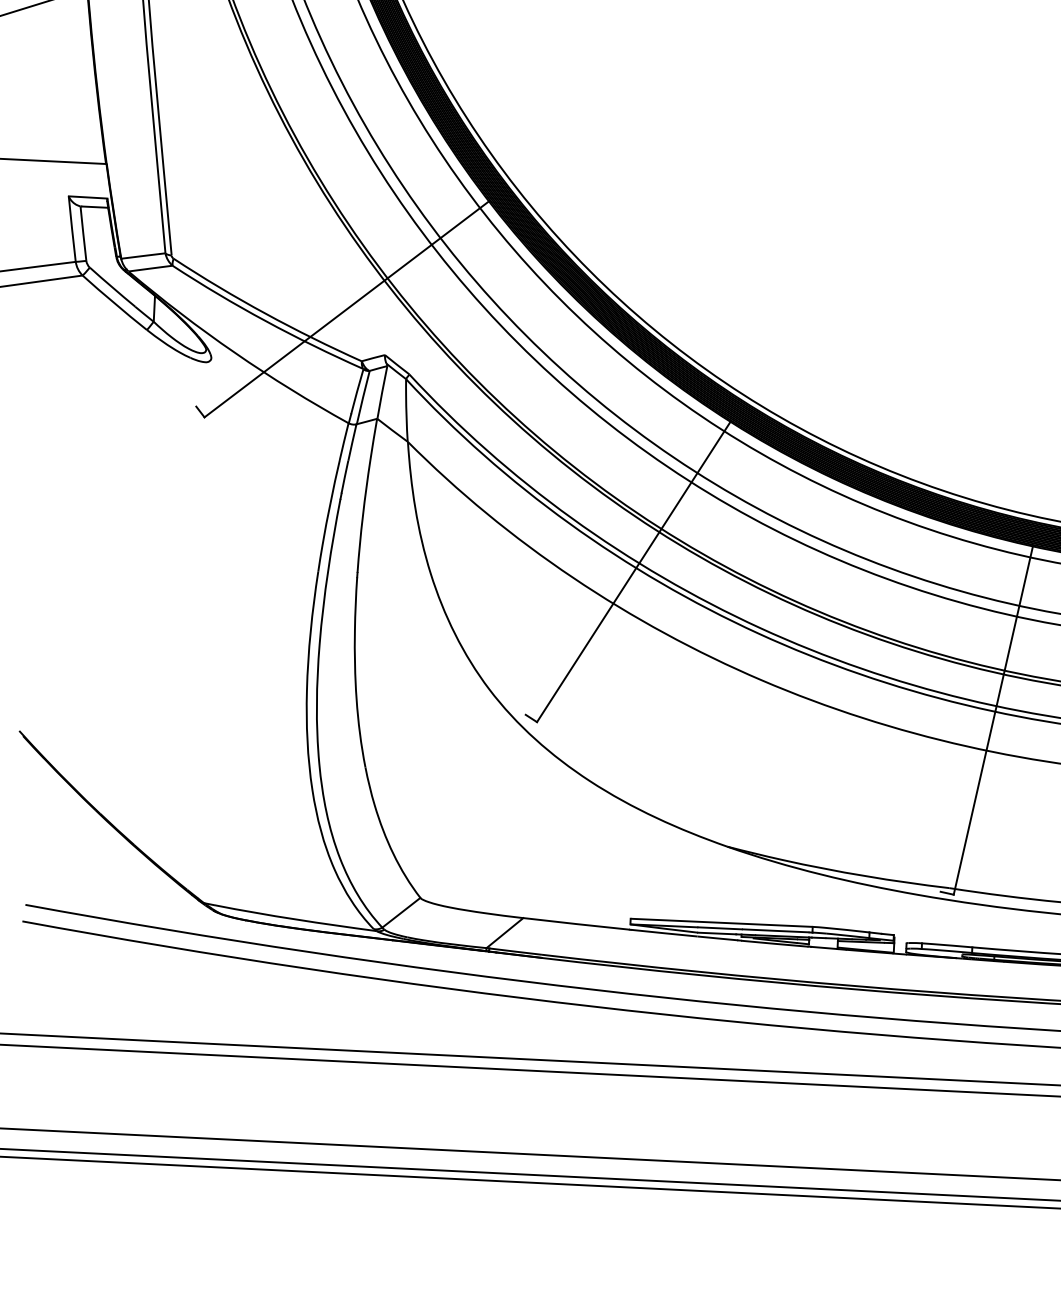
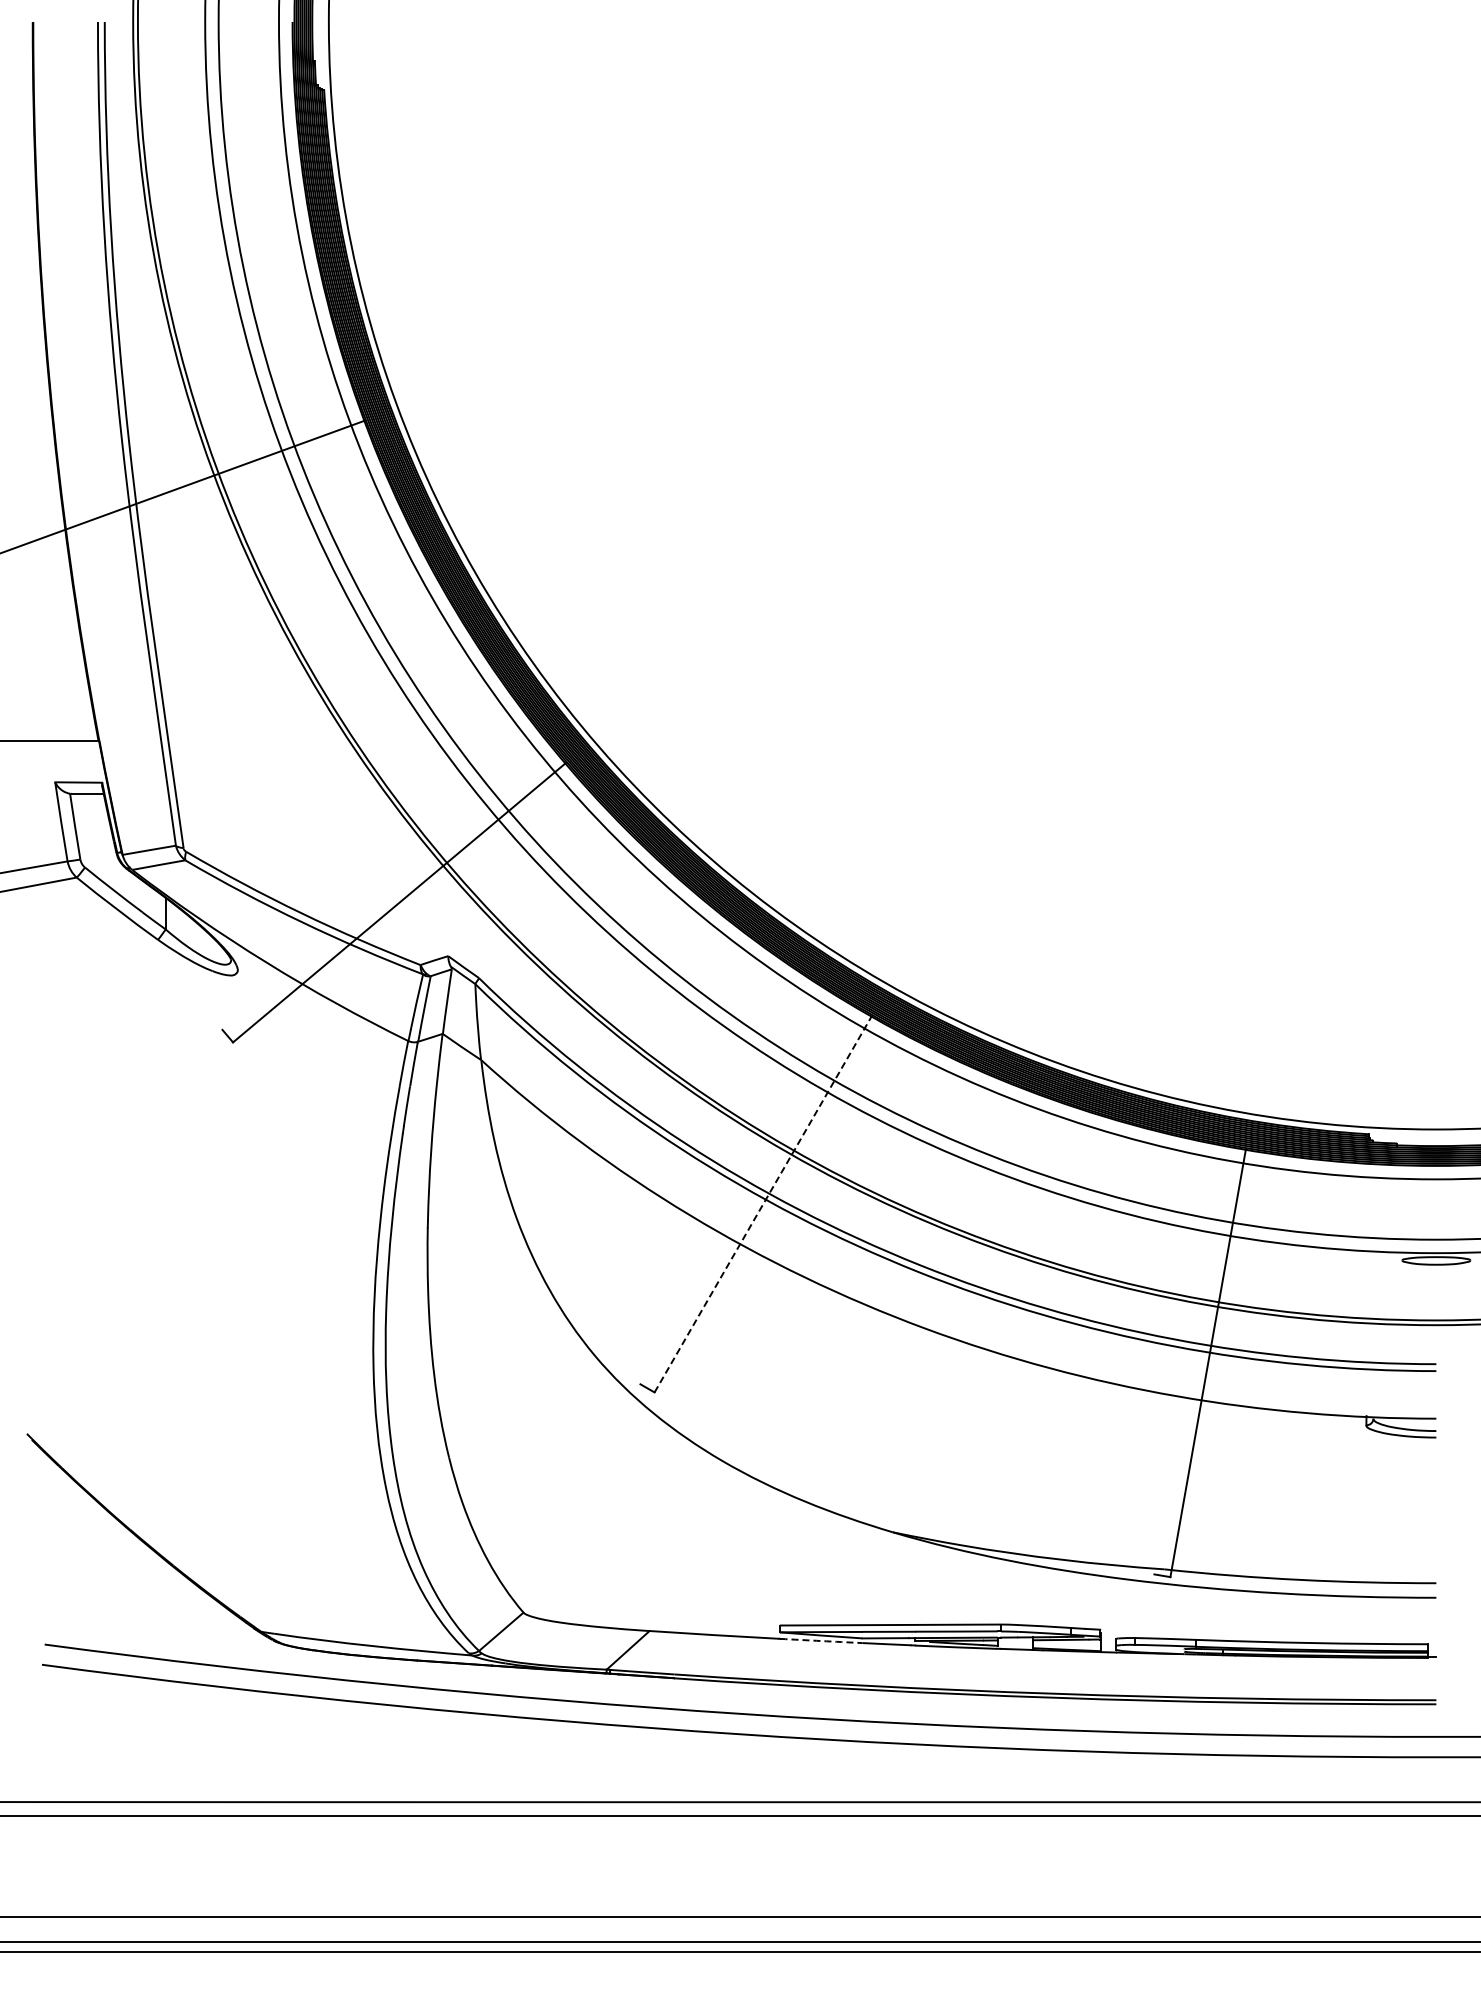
line: (634, 571) -> (763, 1203), solid -> dashed
arc: (664, 933) -> (821, 1641), solid -> dashed

